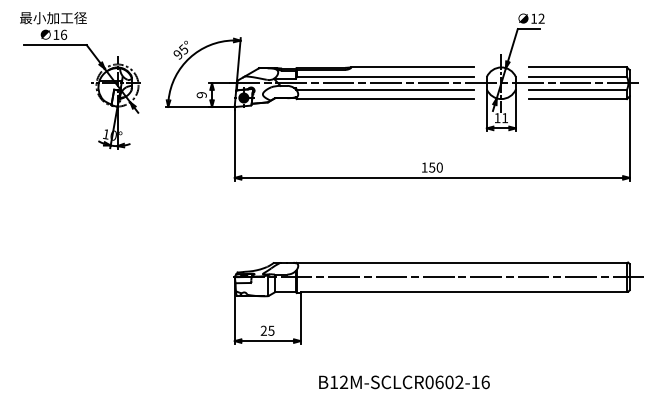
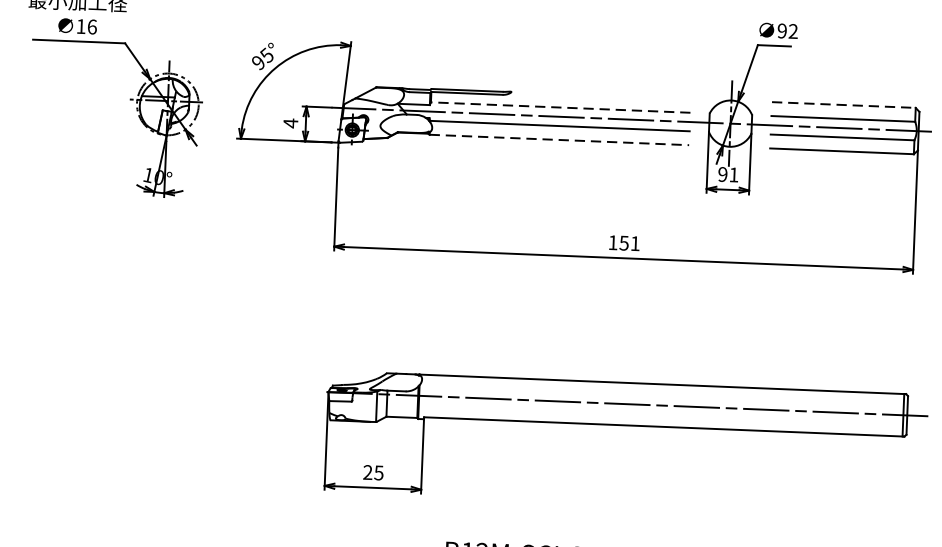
text: (534, 18) -> (782, 30), 12 -> 92
line: (411, 67) -> (599, 95), removed
line: (578, 67) -> (844, 105), solid -> dashed
line: (385, 76) -> (561, 106), solid -> dashed
text: (201, 94) -> (290, 122), 9 -> 4
line: (385, 99) -> (559, 140), solid -> dashed
text: (497, 118) -> (722, 175), 11 -> 91
text: (439, 167) -> (634, 243), 150 -> 151

